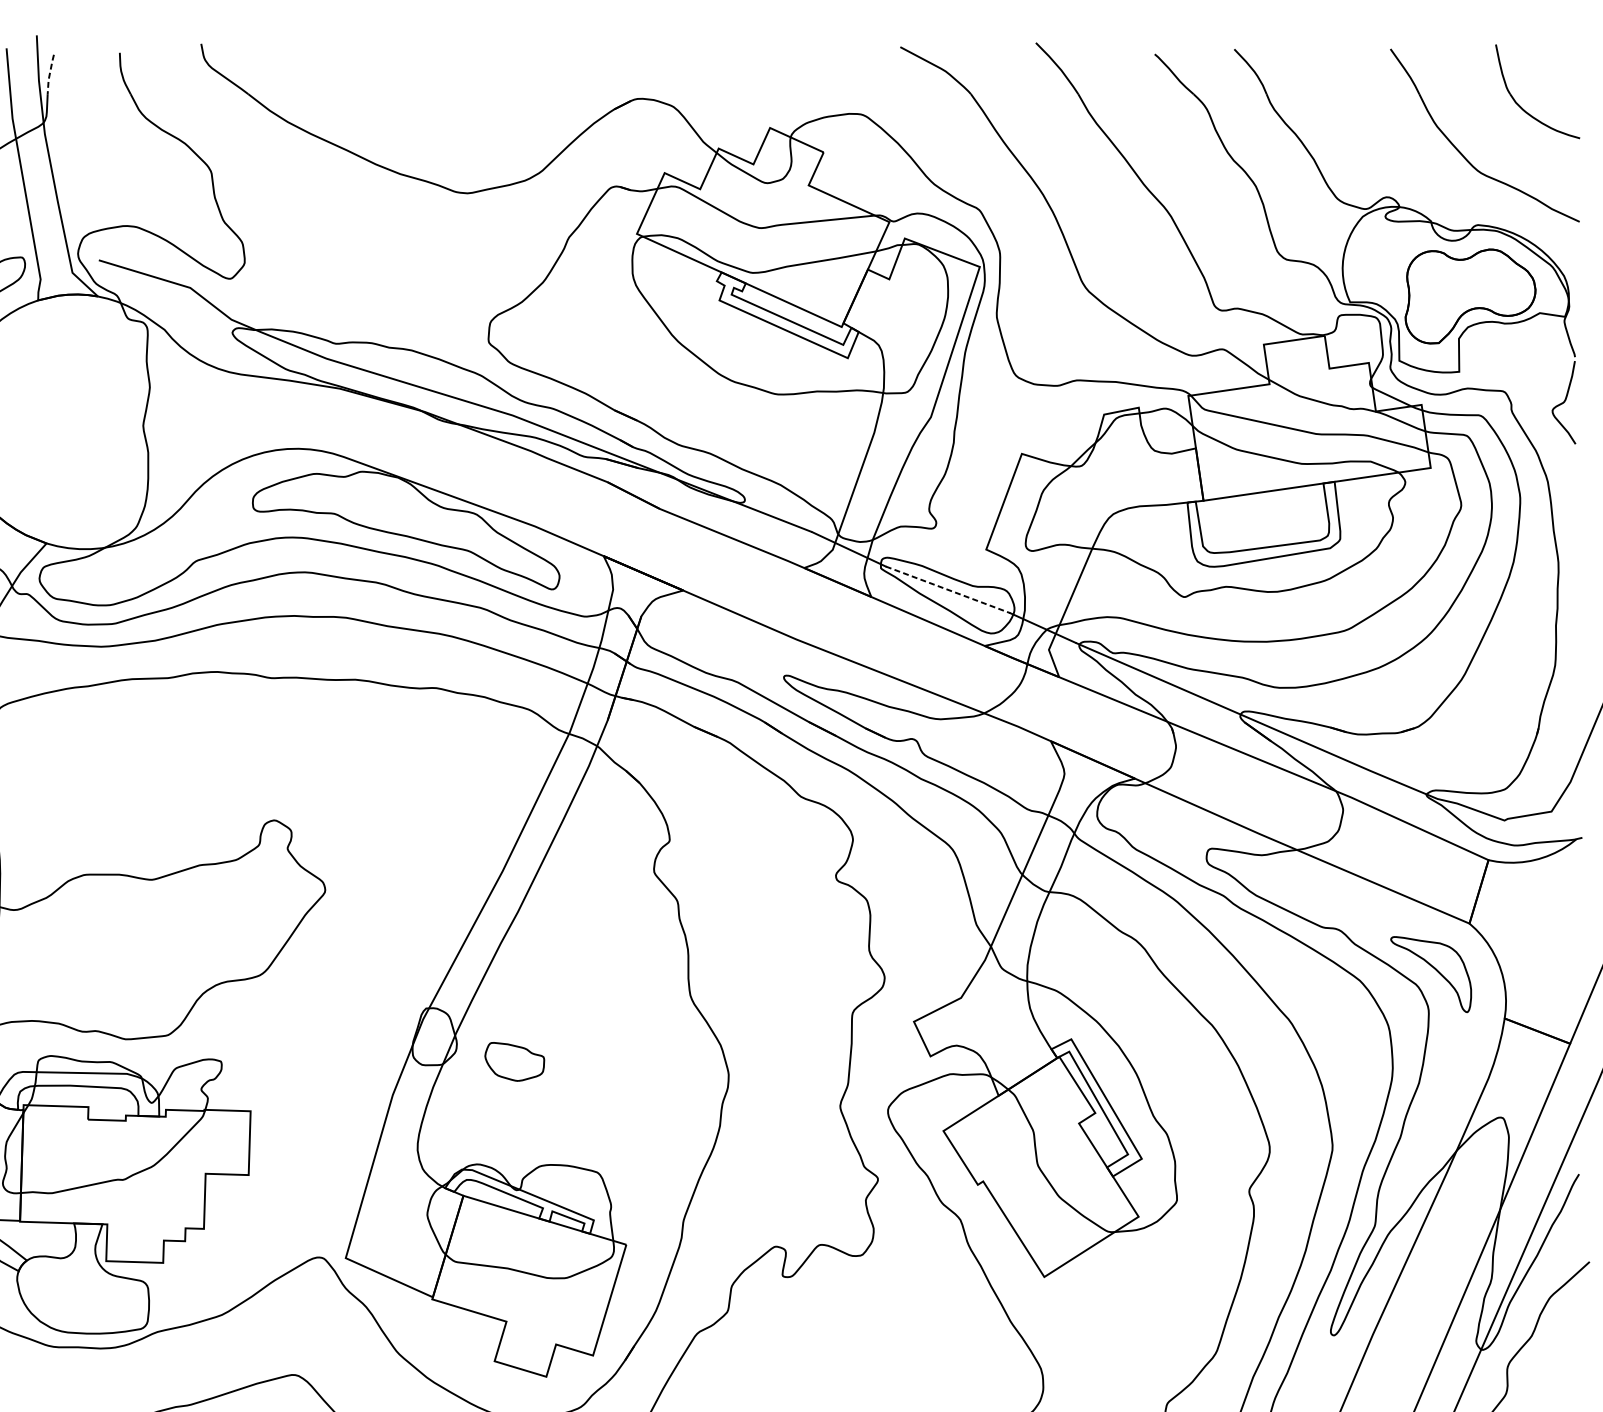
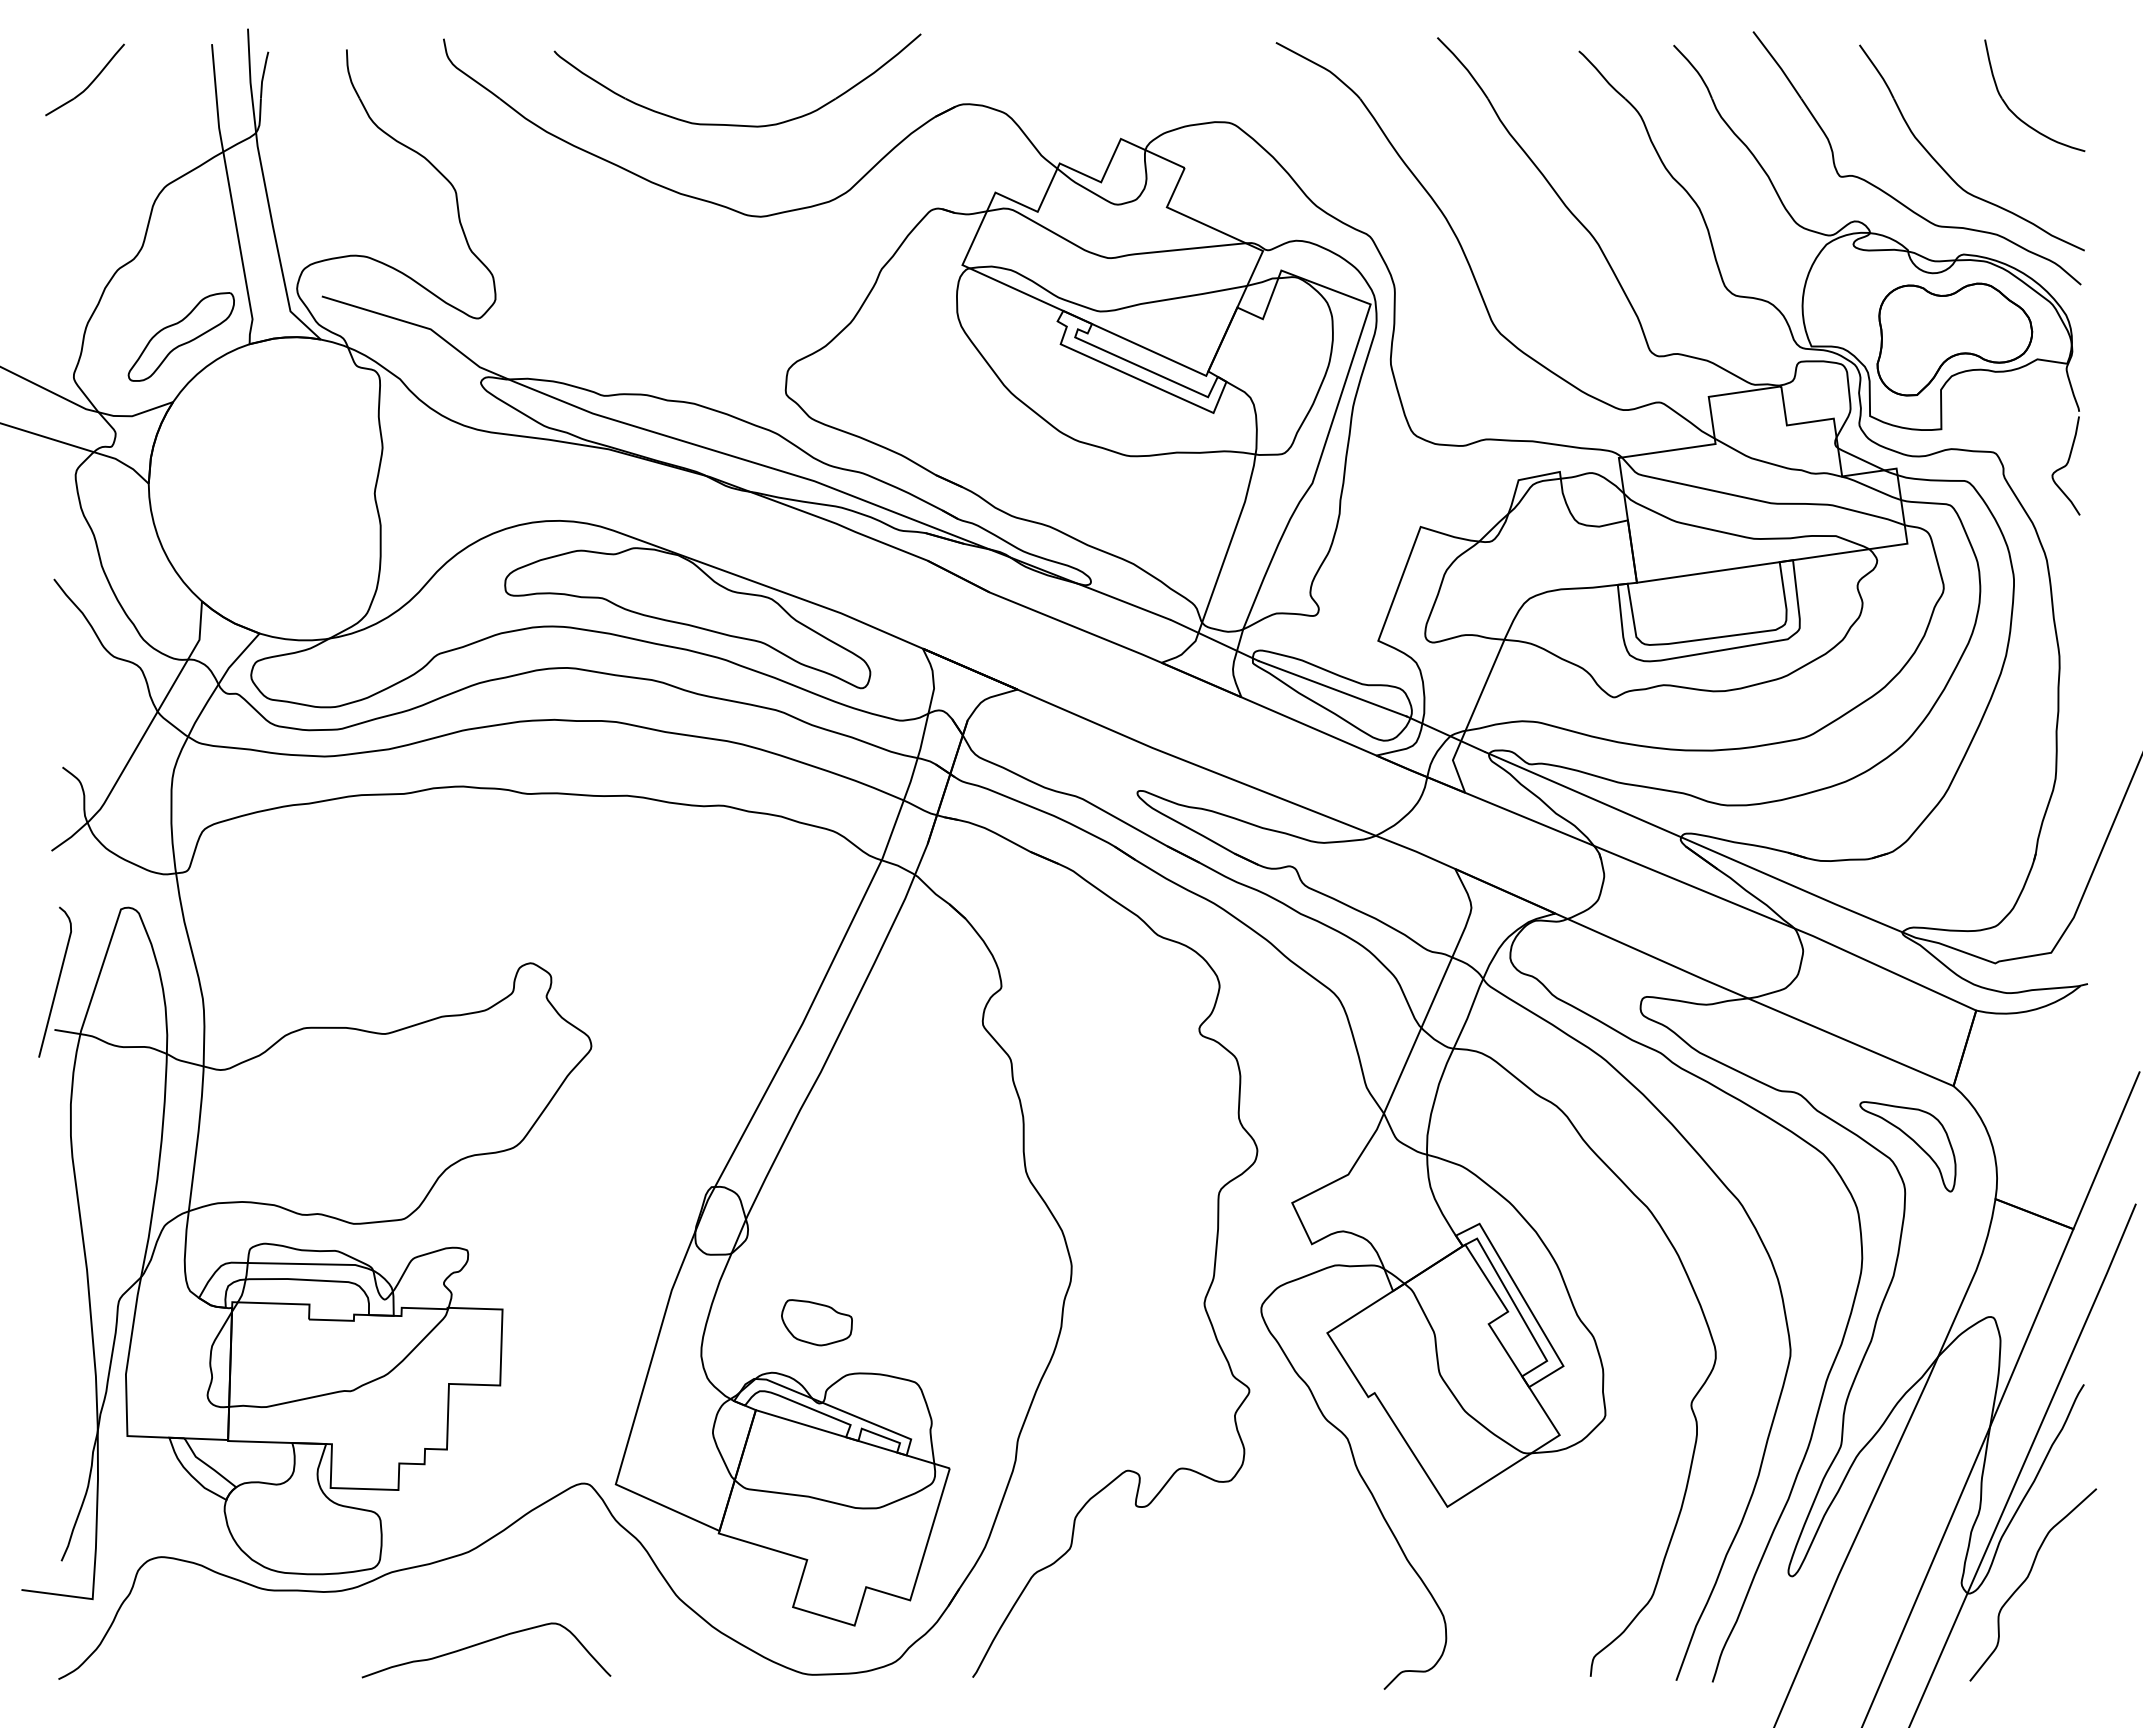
line: (49, 74) -> (263, 75), dashed -> solid
part: (448, 115) -> (737, 124), added
part: (1417, 175) -> (1891, 195), added
line: (948, 589) -> (1333, 688), dashed -> solid
part: (514, 1061) -> (816, 1322), moved

